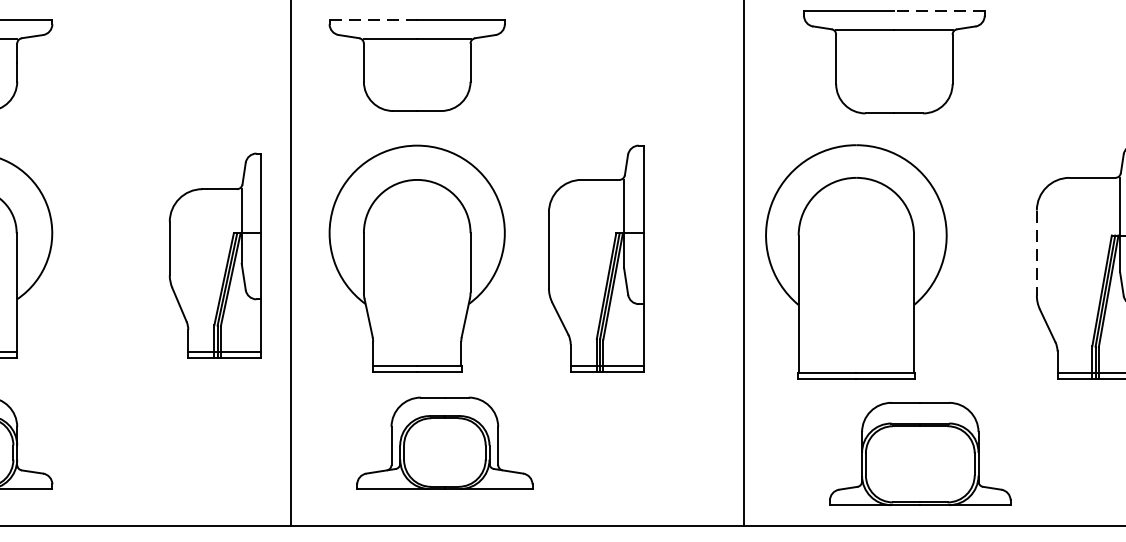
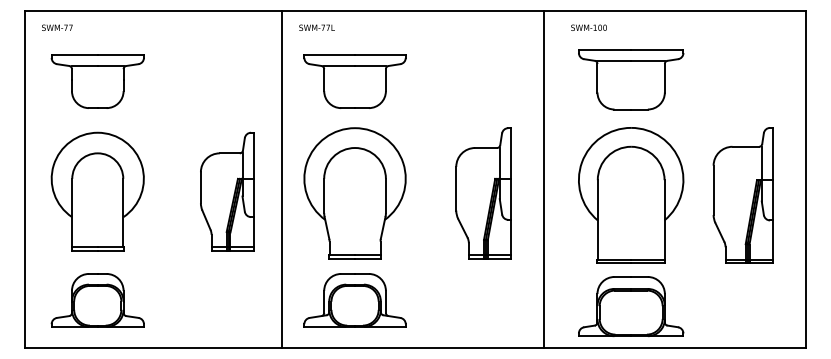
line: (938, 11) -> (656, 50), dashed -> solid
line: (374, 20) -> (330, 55), dashed -> solid
line: (1036, 253) -> (713, 190), dashed -> solid
part: (215, 255) -> (227, 191), moved
part: (595, 258) -> (483, 193), moved
part: (856, 262) -> (631, 195), moved
part: (443, 443) -> (354, 300), moved
part: (920, 453) -> (631, 306), moved

